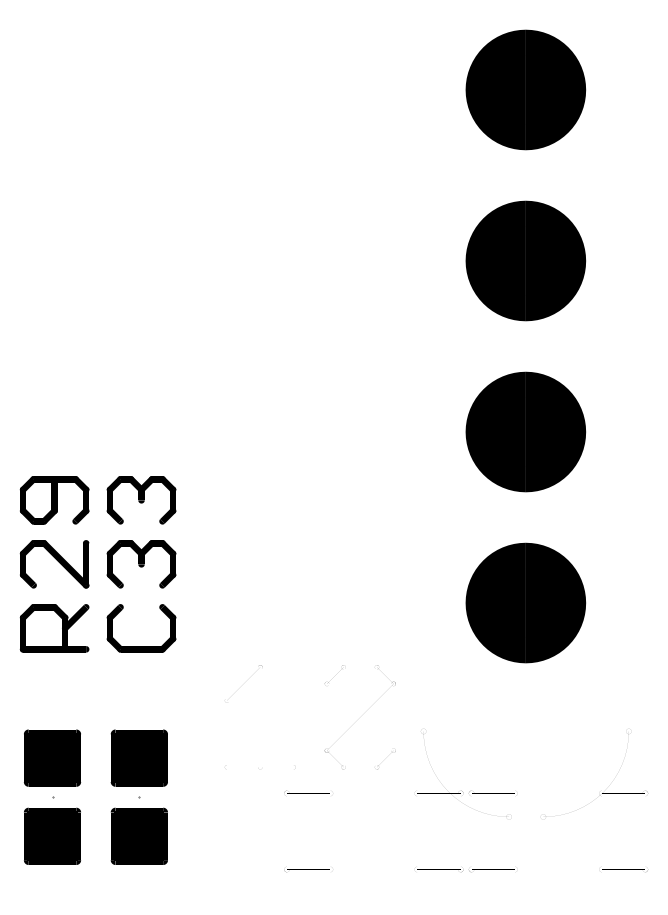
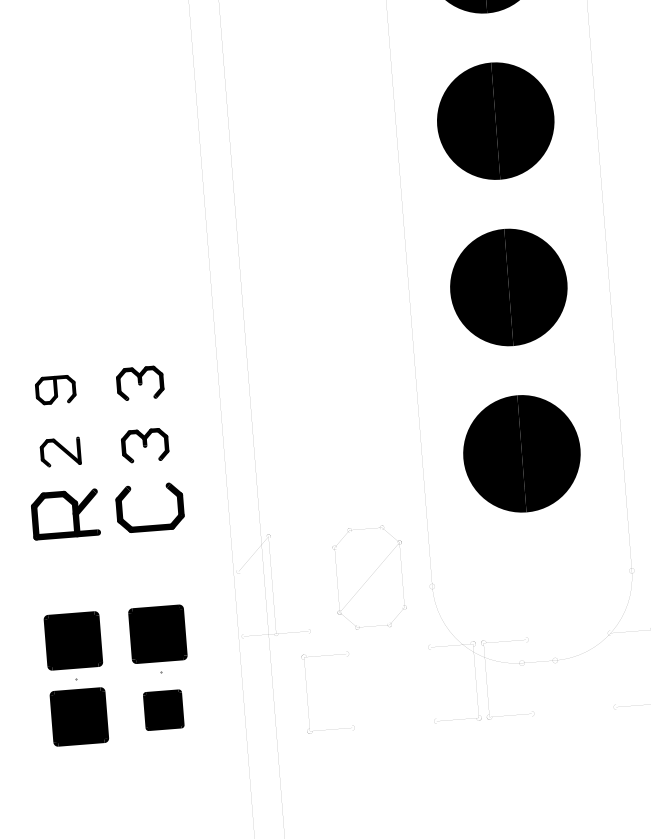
part: (54, 500) -> (55, 390), size x0.6
part: (141, 500) -> (140, 383), size x0.7
part: (54, 564) -> (60, 452), size x0.6
part: (141, 564) -> (145, 445), size x0.7
part: (138, 835) -> (162, 709), size x0.7

